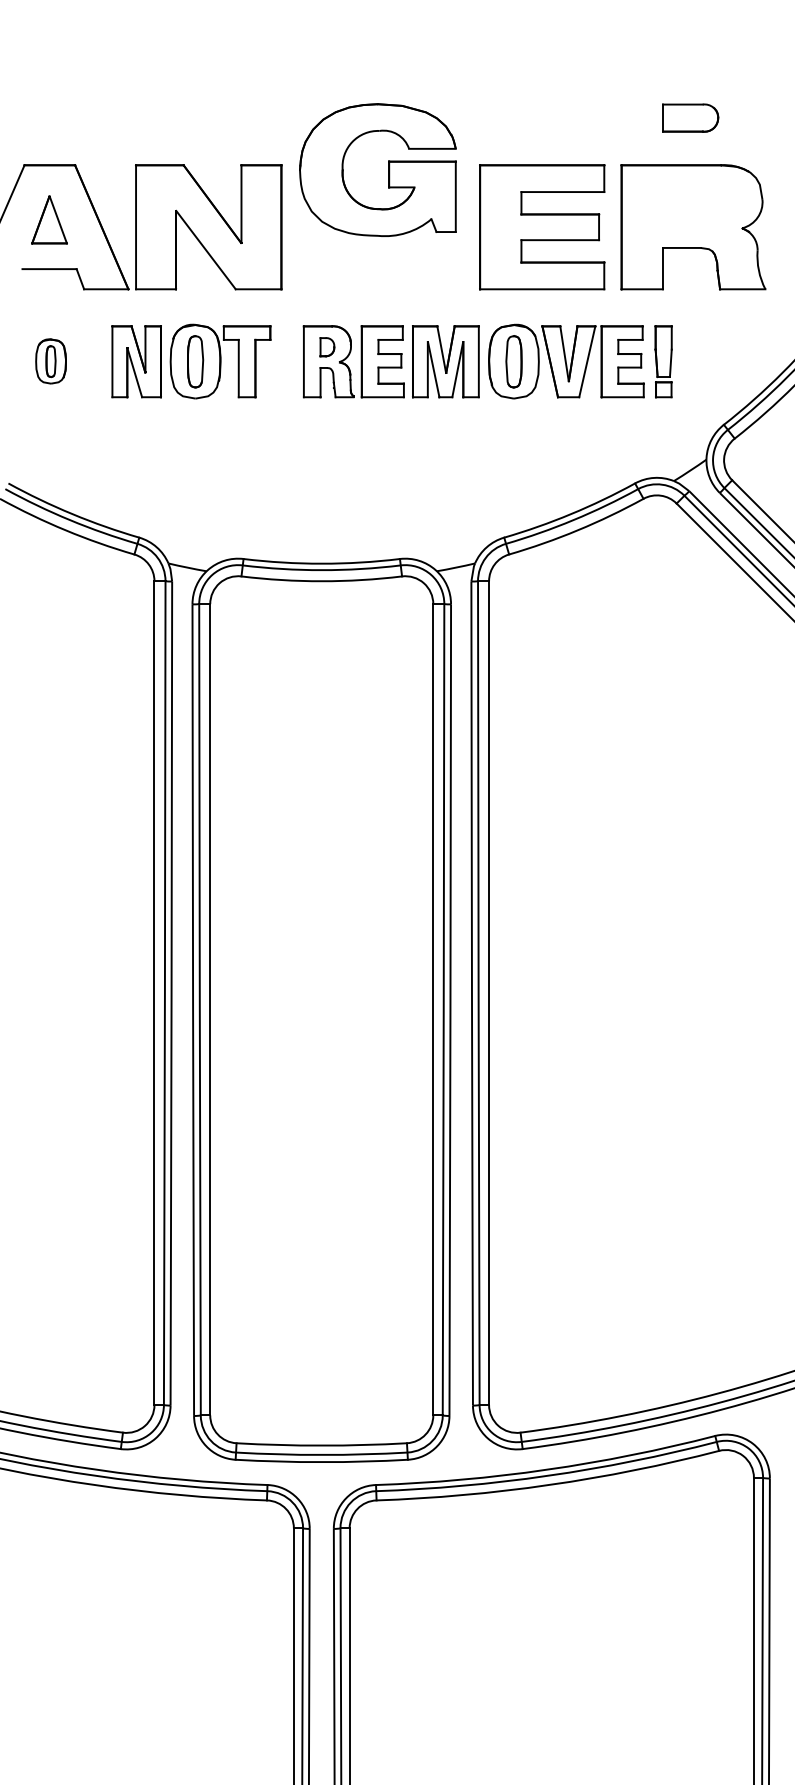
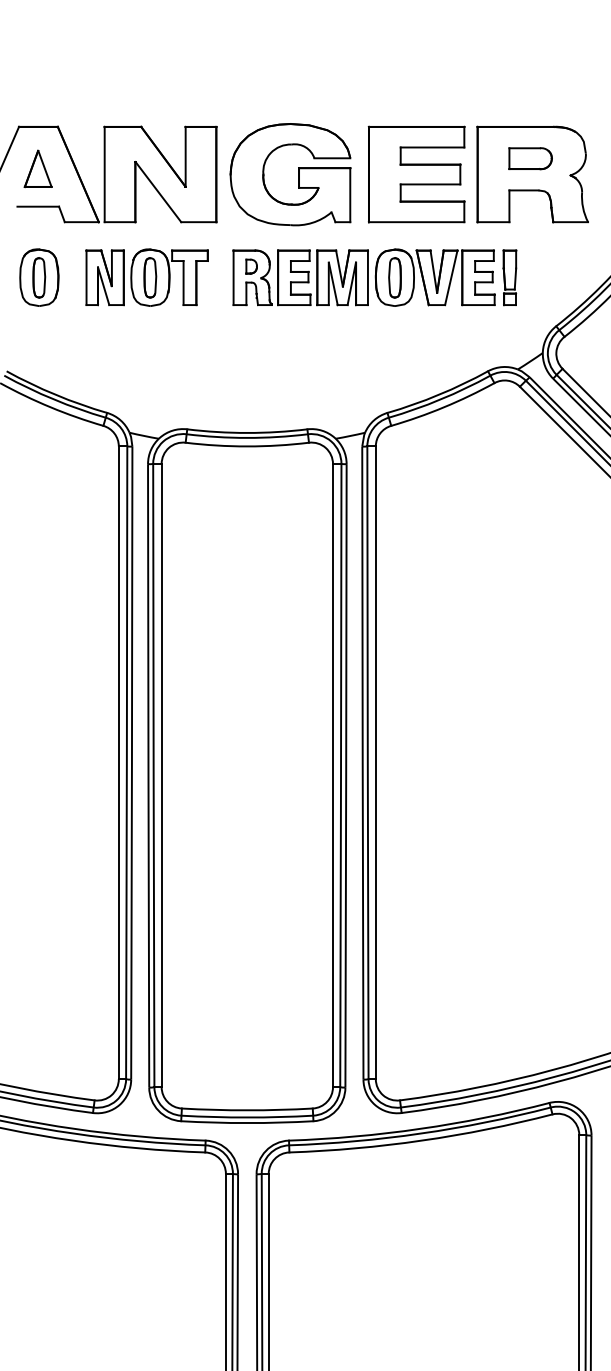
part: (690, 117) -> (530, 158), moved
part: (388, 169) -> (298, 174), moved
part: (51, 361) -> (39, 277), size x1.67

